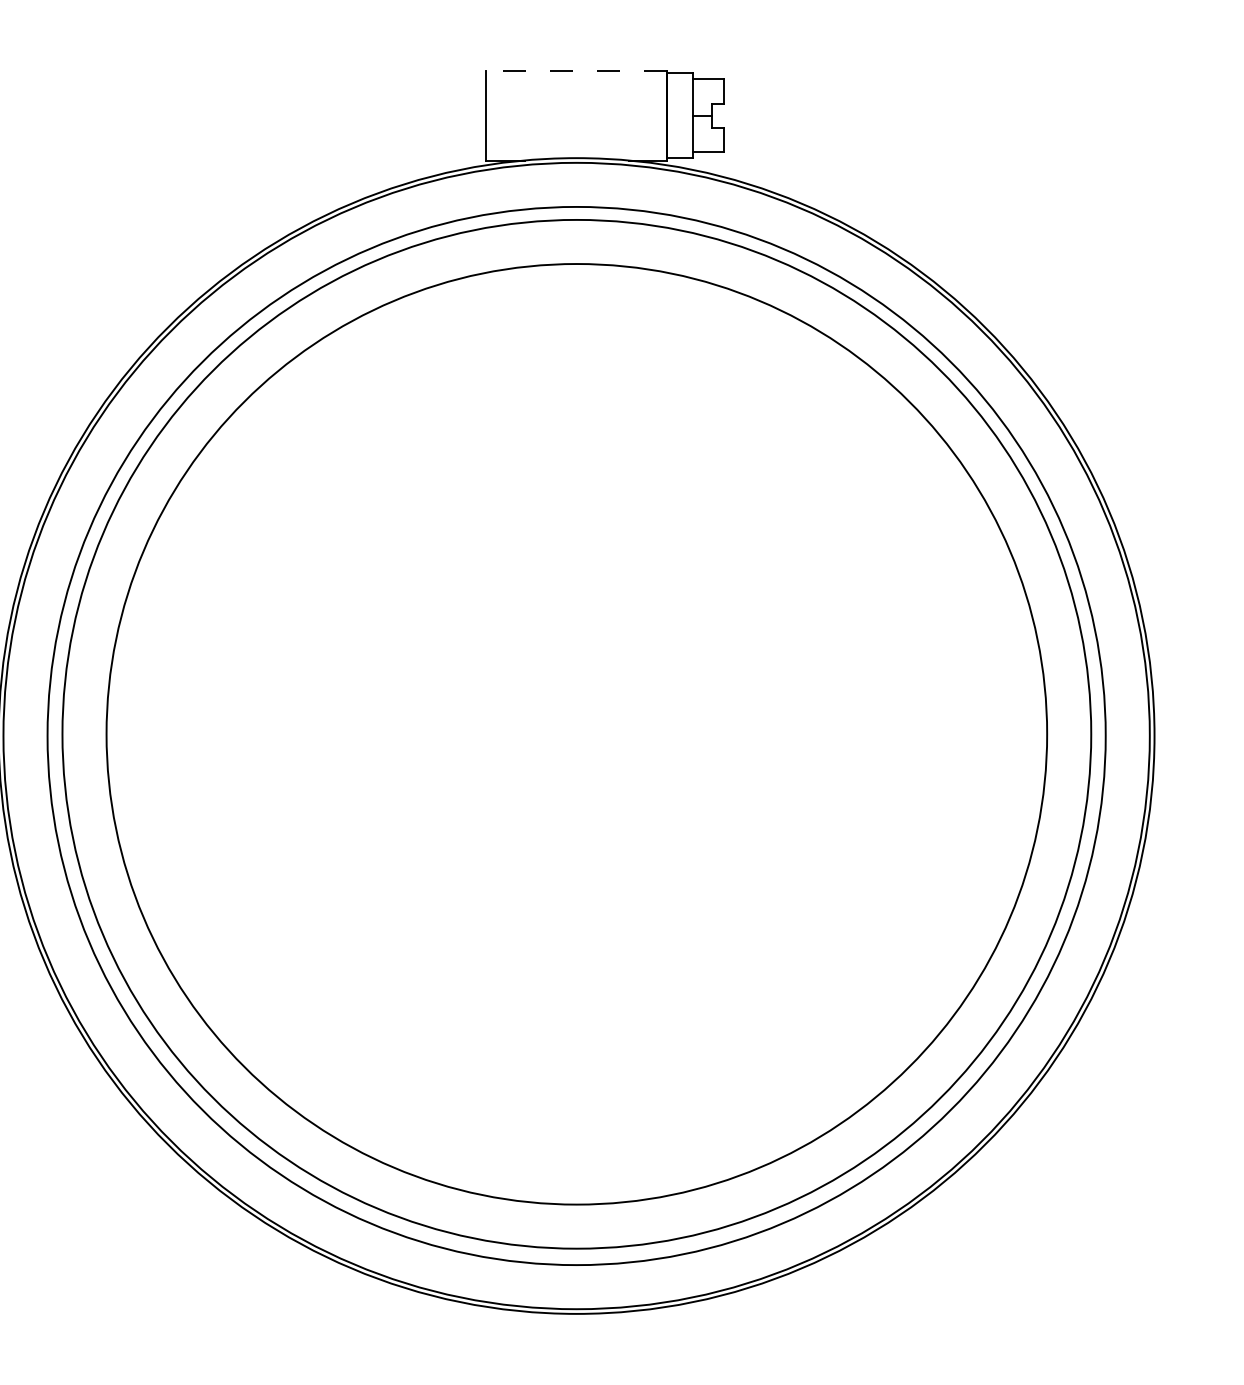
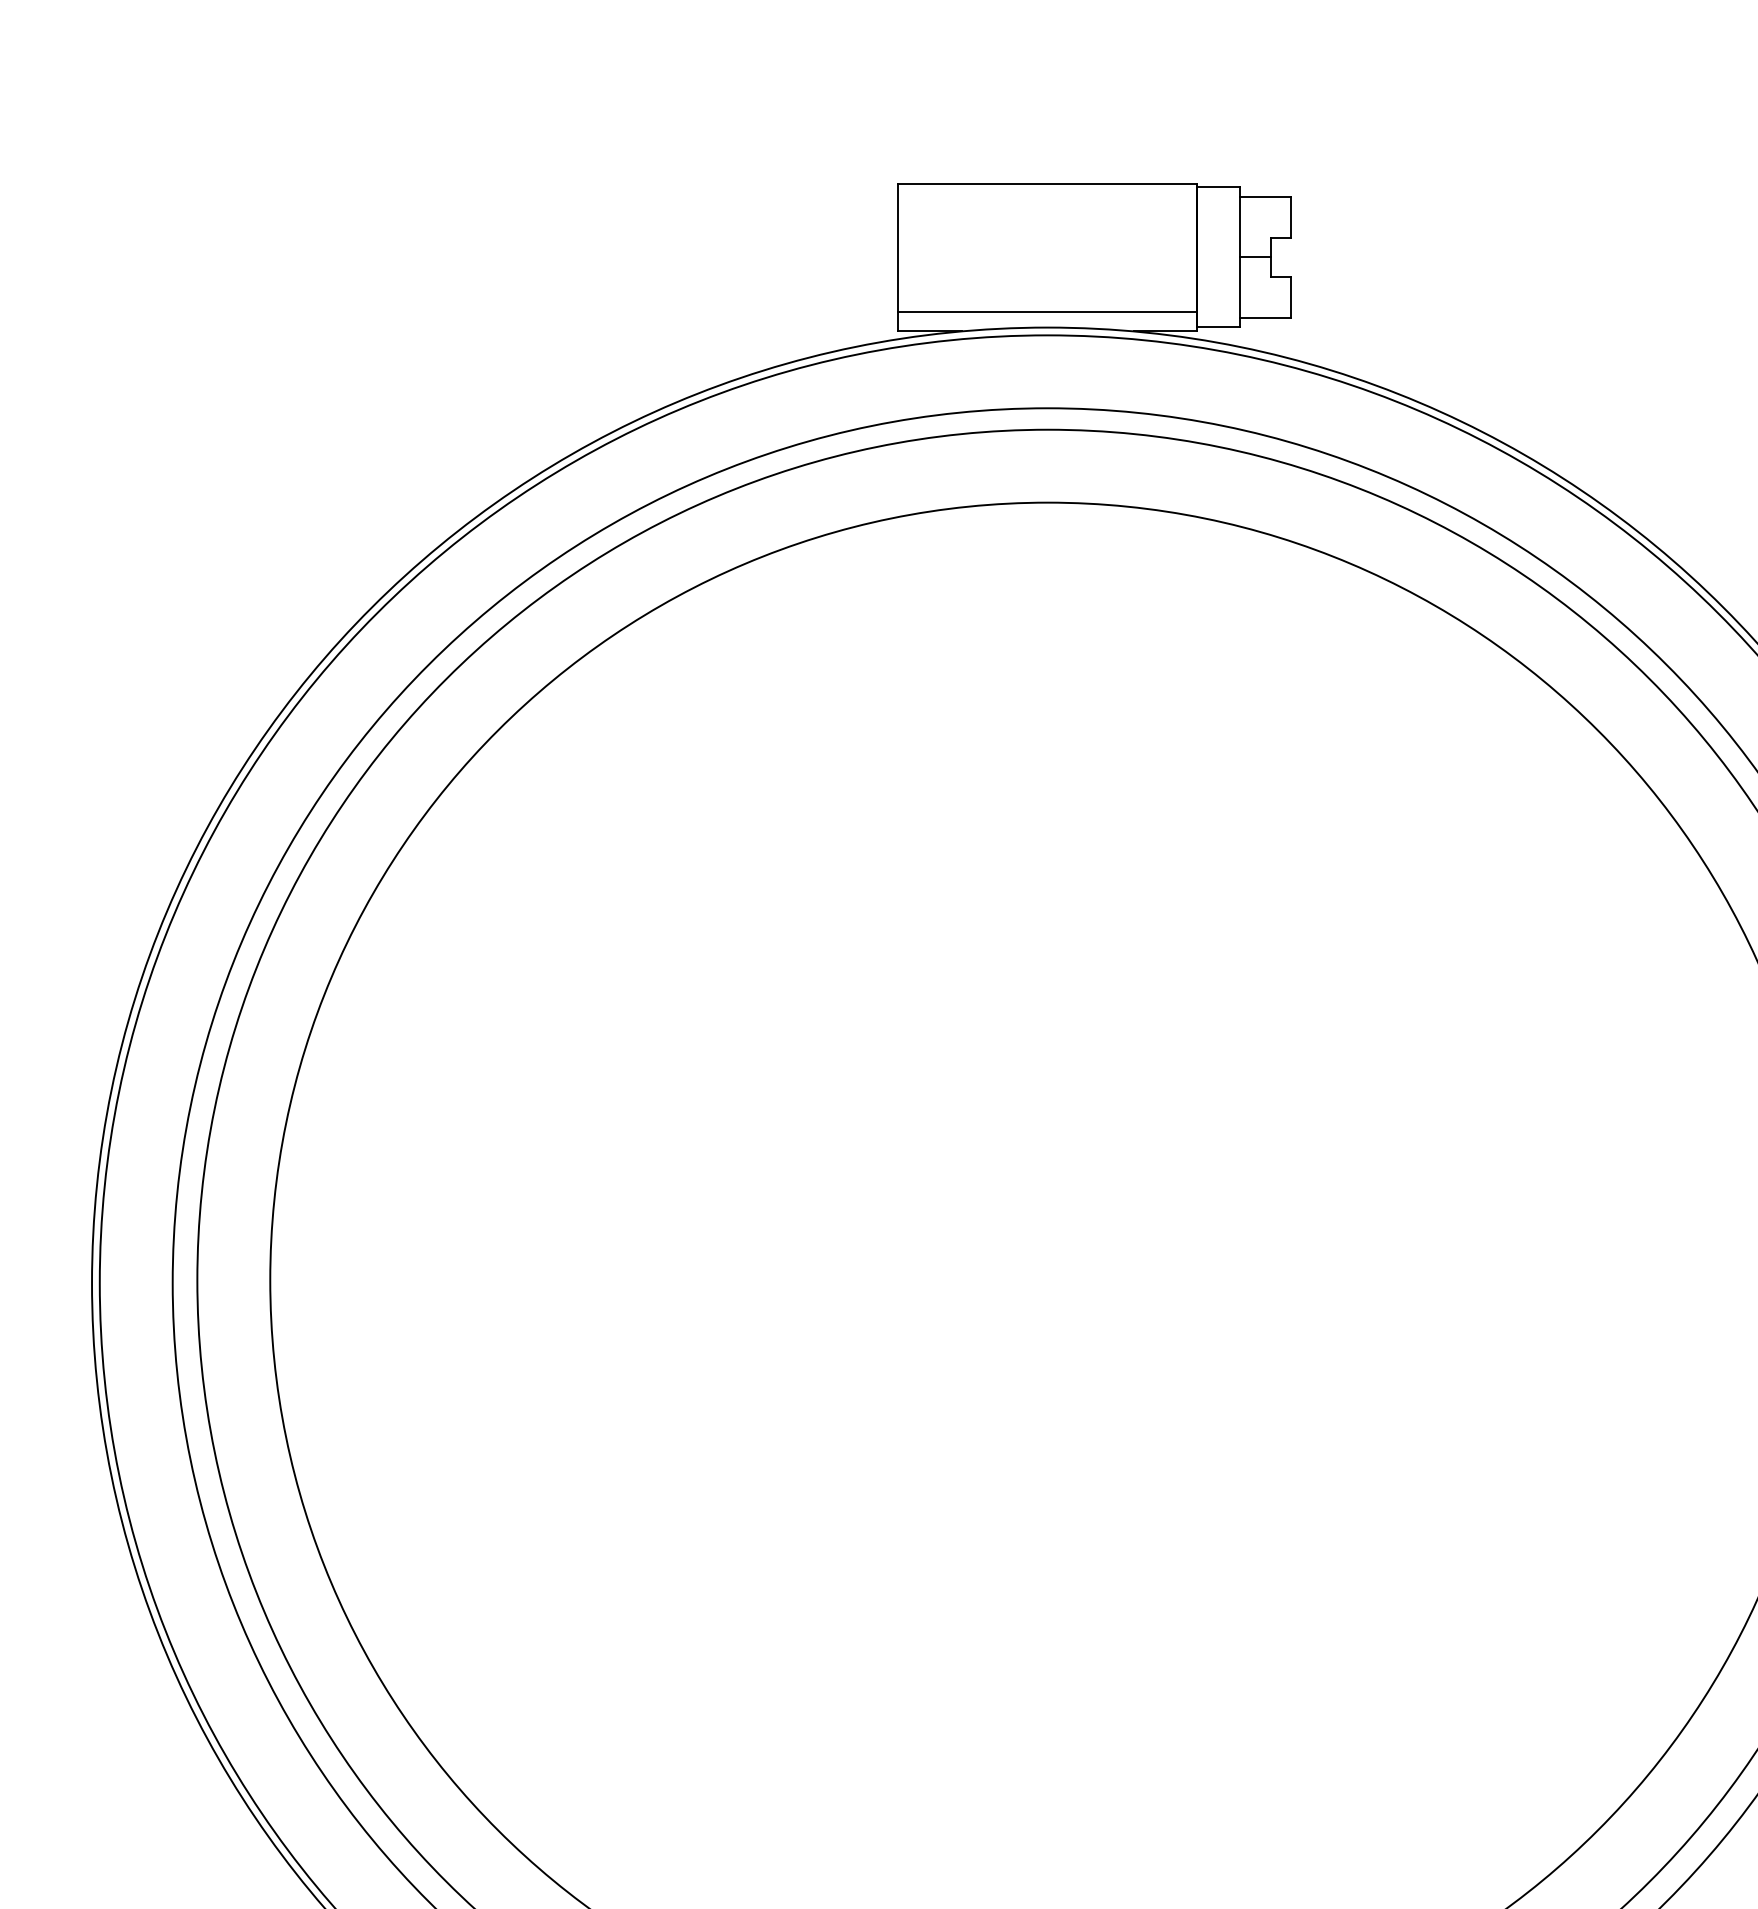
line: (576, 71) -> (1047, 184), dashed -> solid
line: (576, 148) -> (1047, 311), added

